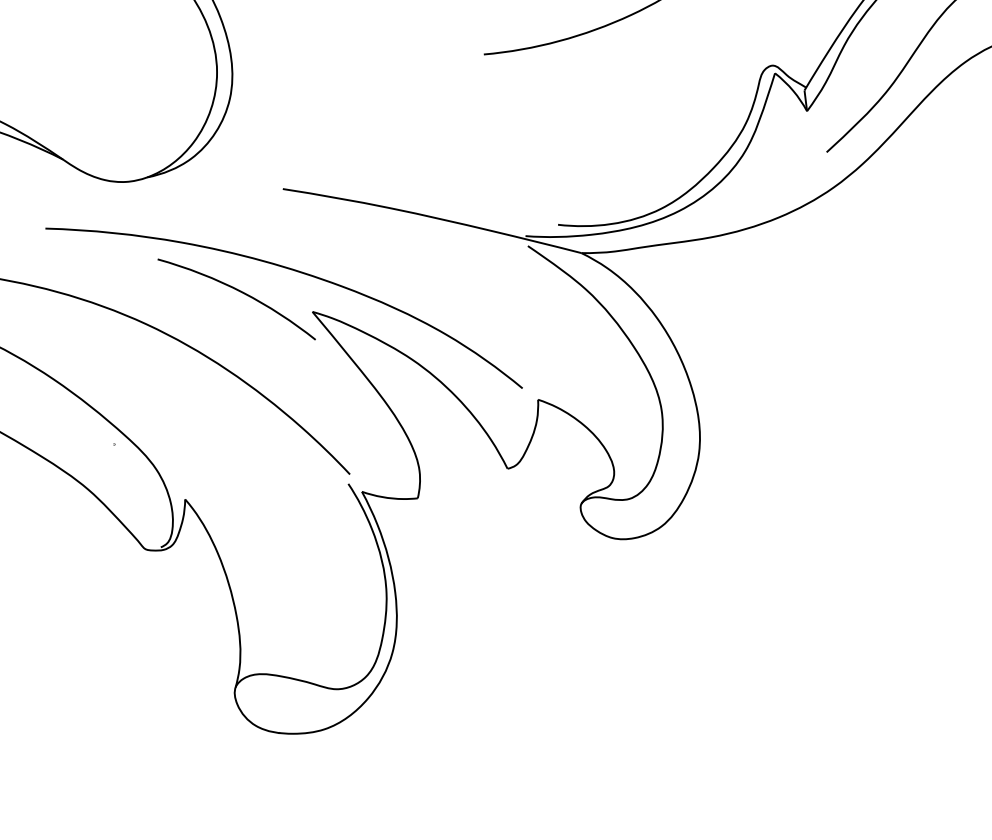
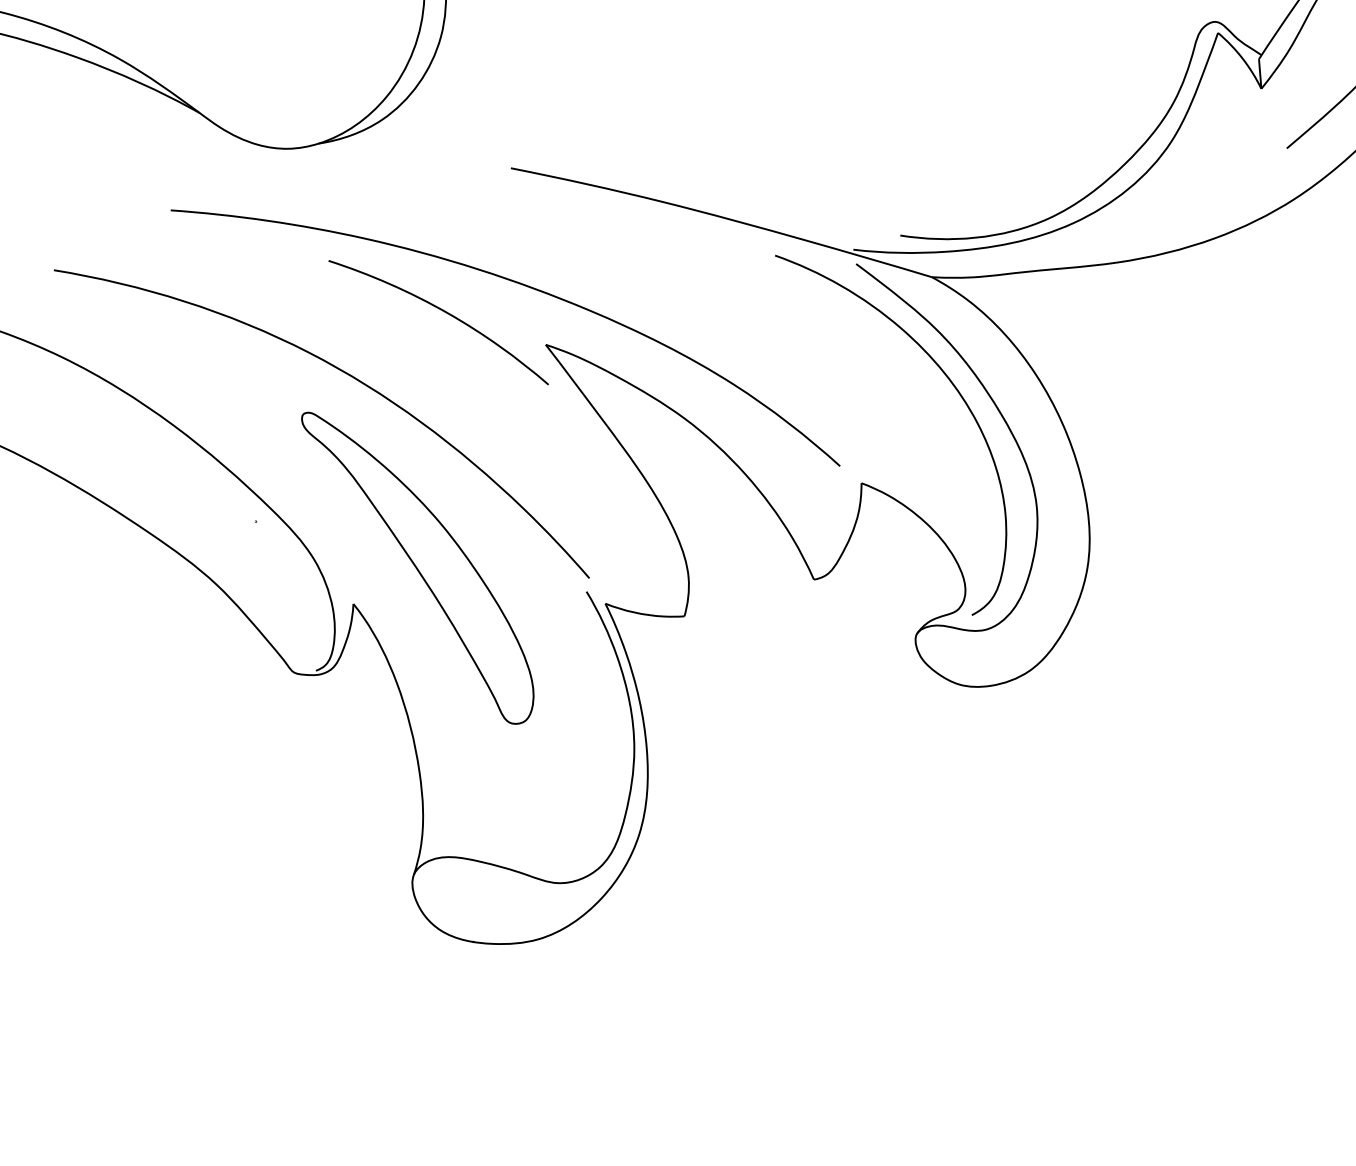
curve: (598, 328) -> (951, 385), added
part: (228, 472) -> (416, 568), added

